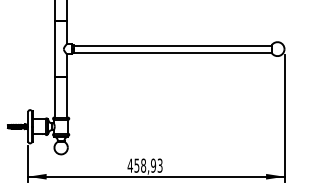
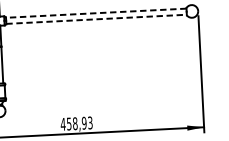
line: (172, 45) -> (96, 12), solid -> dashed
line: (173, 52) -> (97, 19), solid -> dashed

